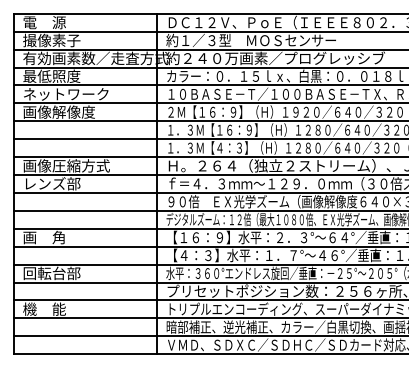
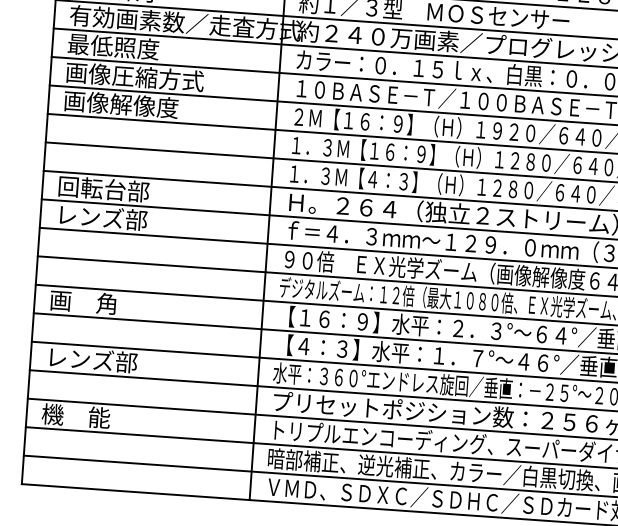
text: (66, 93) -> (134, 75), ネットワーク -> 画像圧縮方式
text: (66, 165) -> (126, 190), 画像圧縮方式 -> 回転台部
text: (44, 273) -> (79, 359), 回転台部 -> レンズ部

